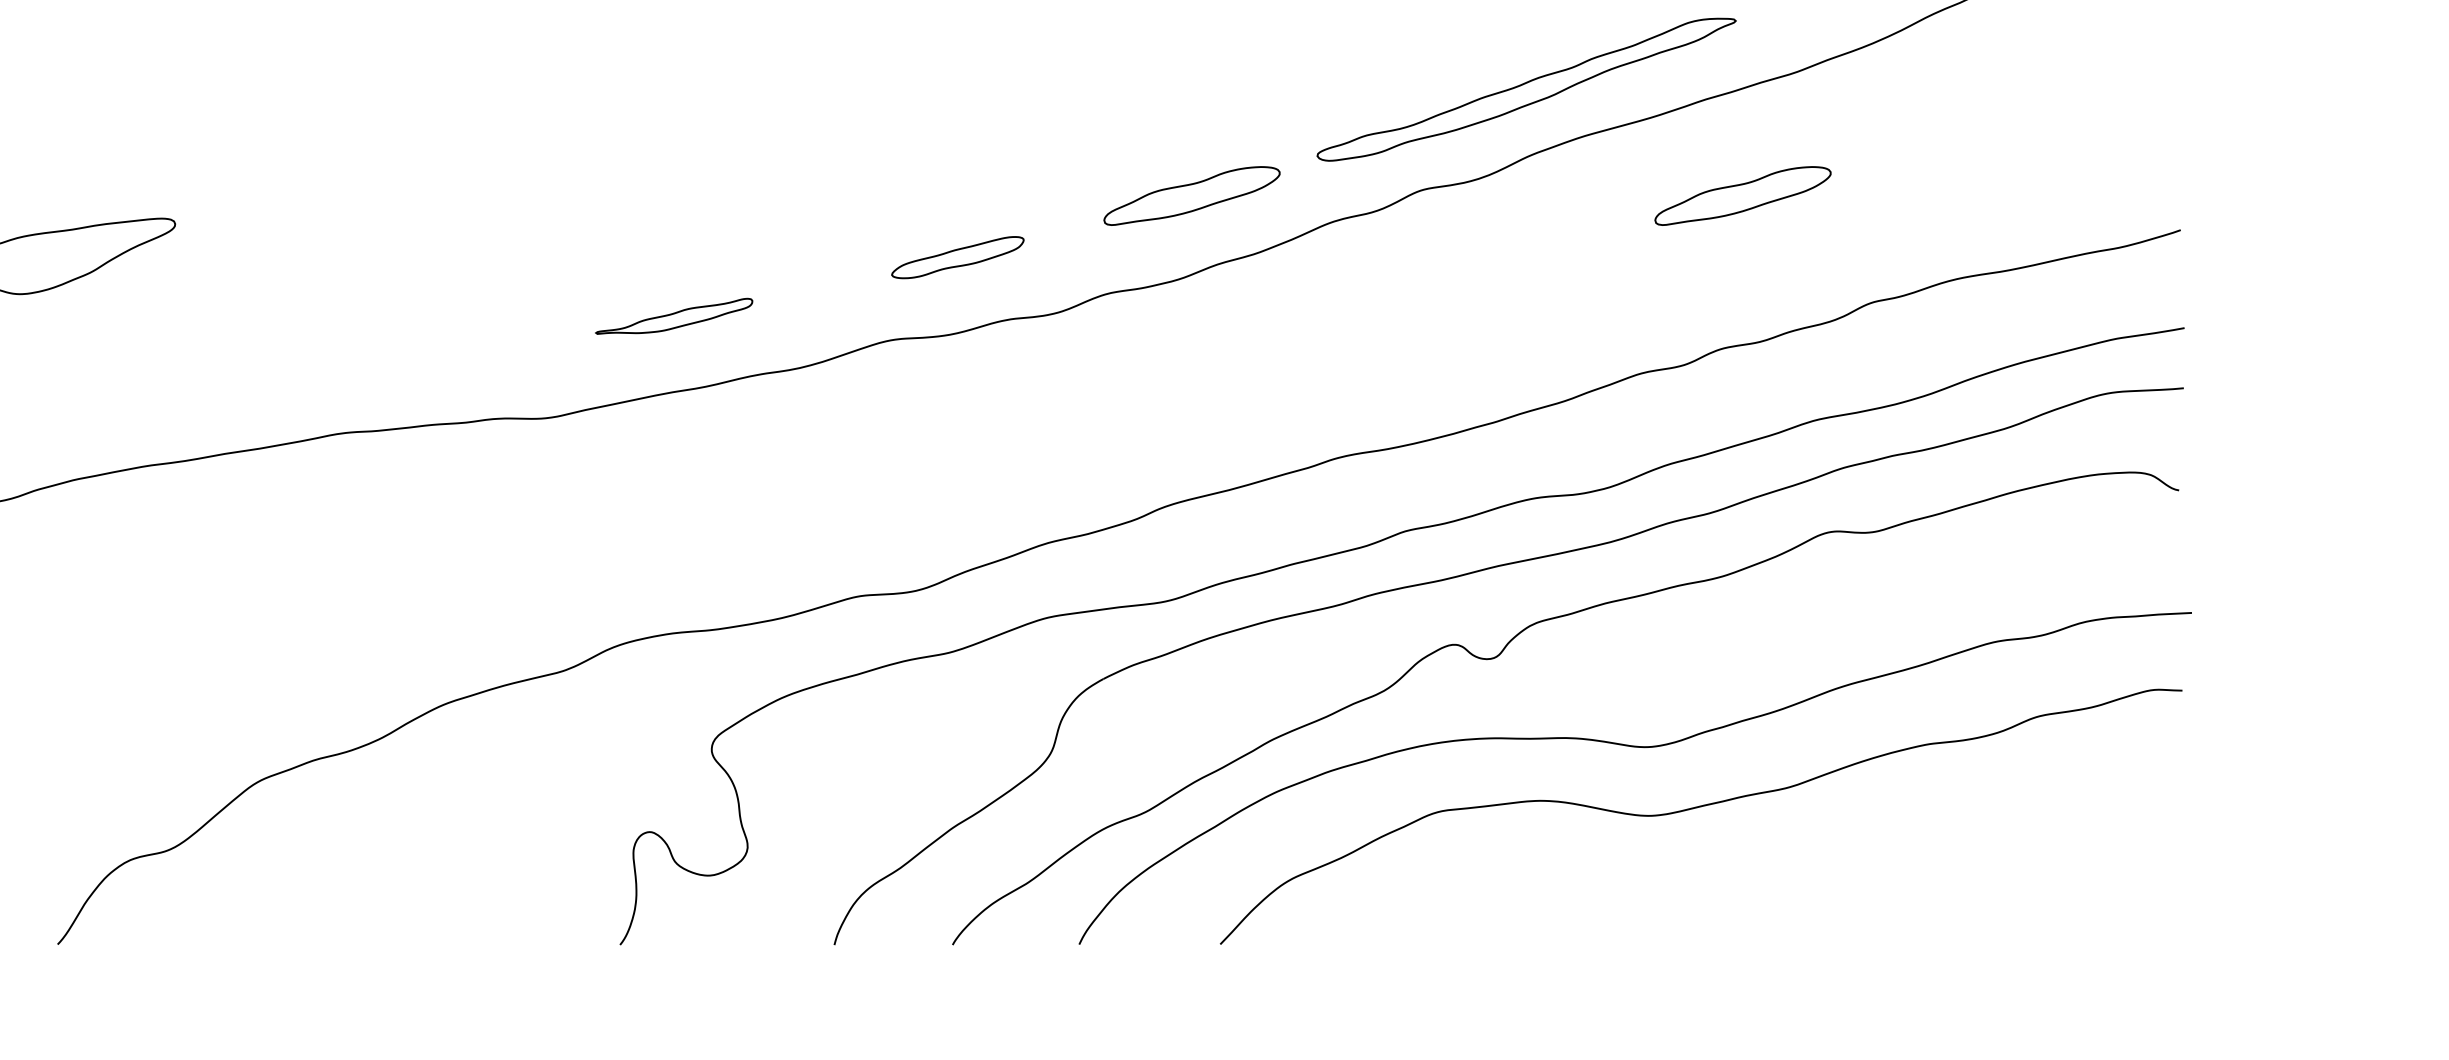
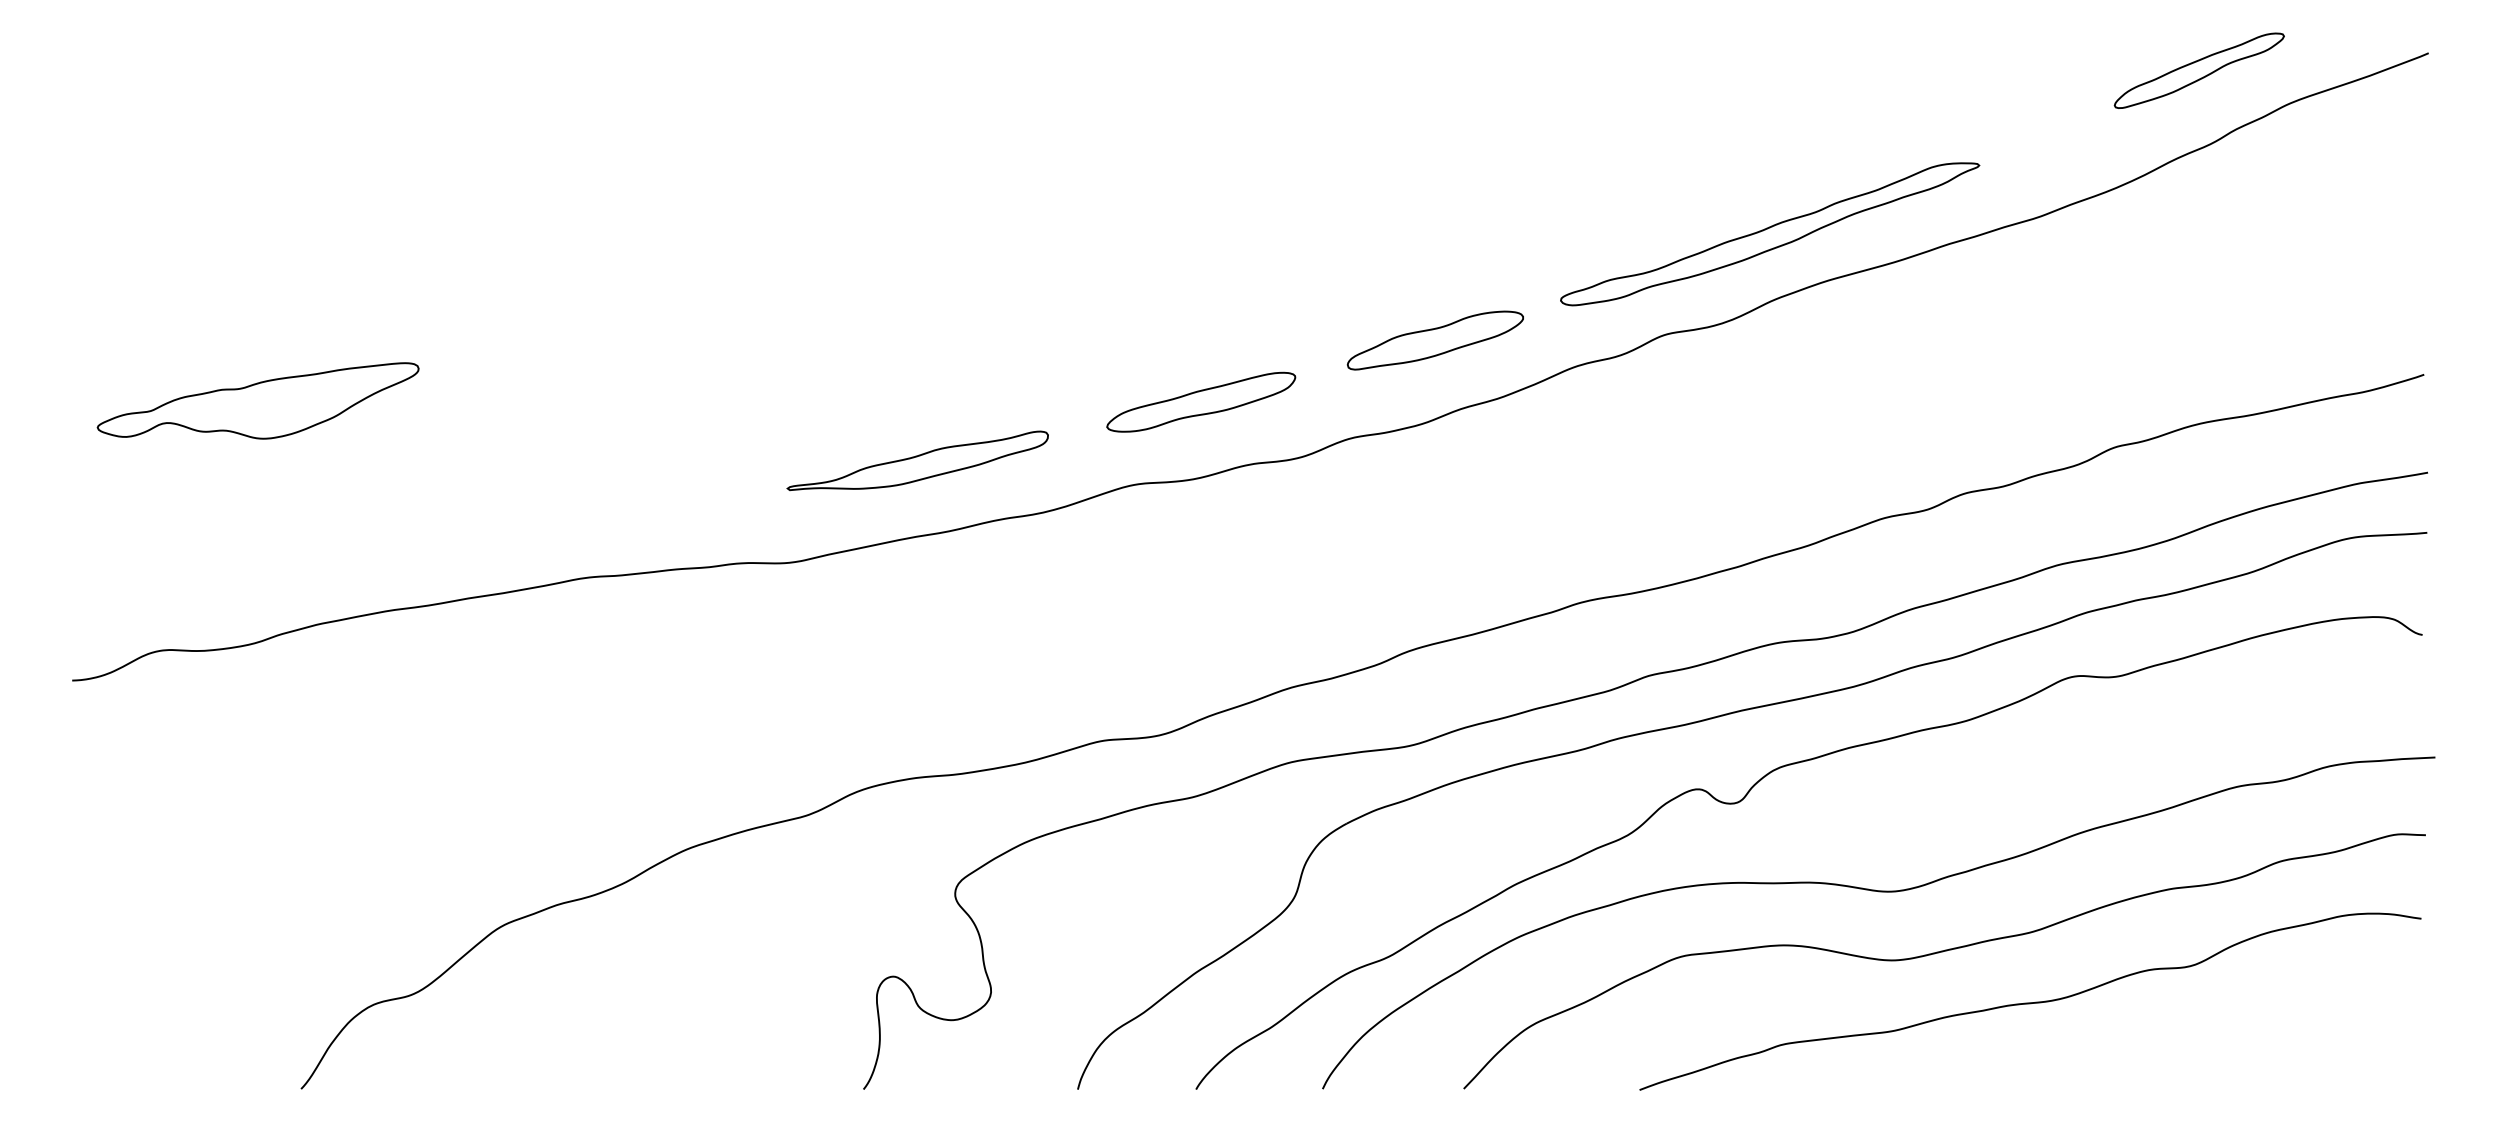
part: (1742, 195) -> (1985, 340), removed
part: (958, 256) -> (1201, 401), size x1.43
part: (674, 315) -> (917, 460), size x1.67
curve: (1787, 857) -> (2030, 1002), added

